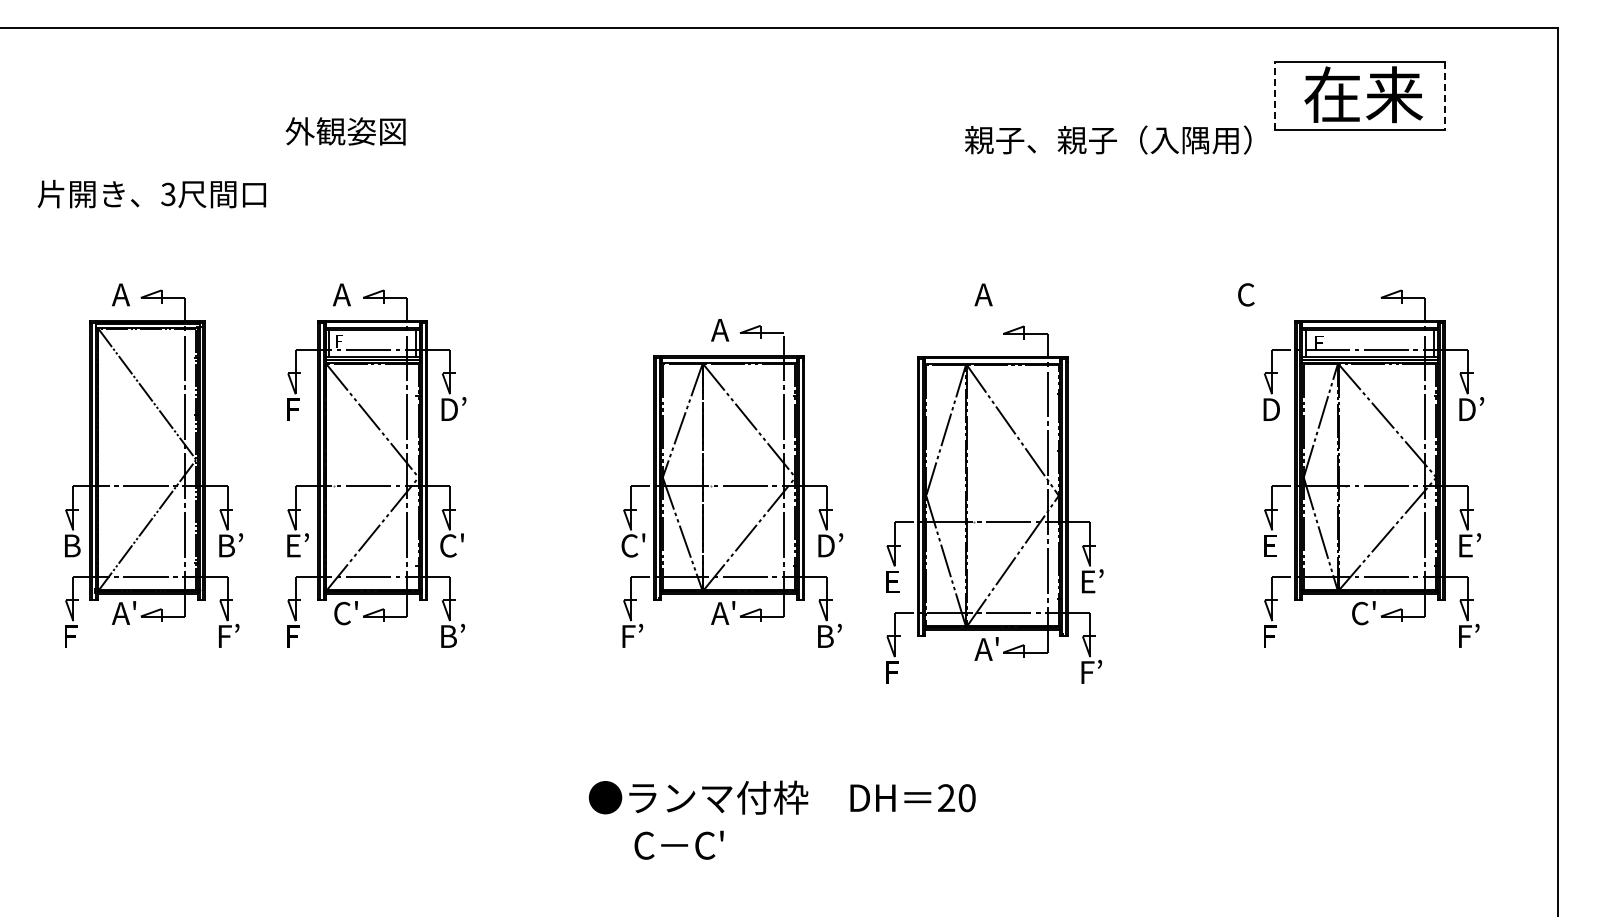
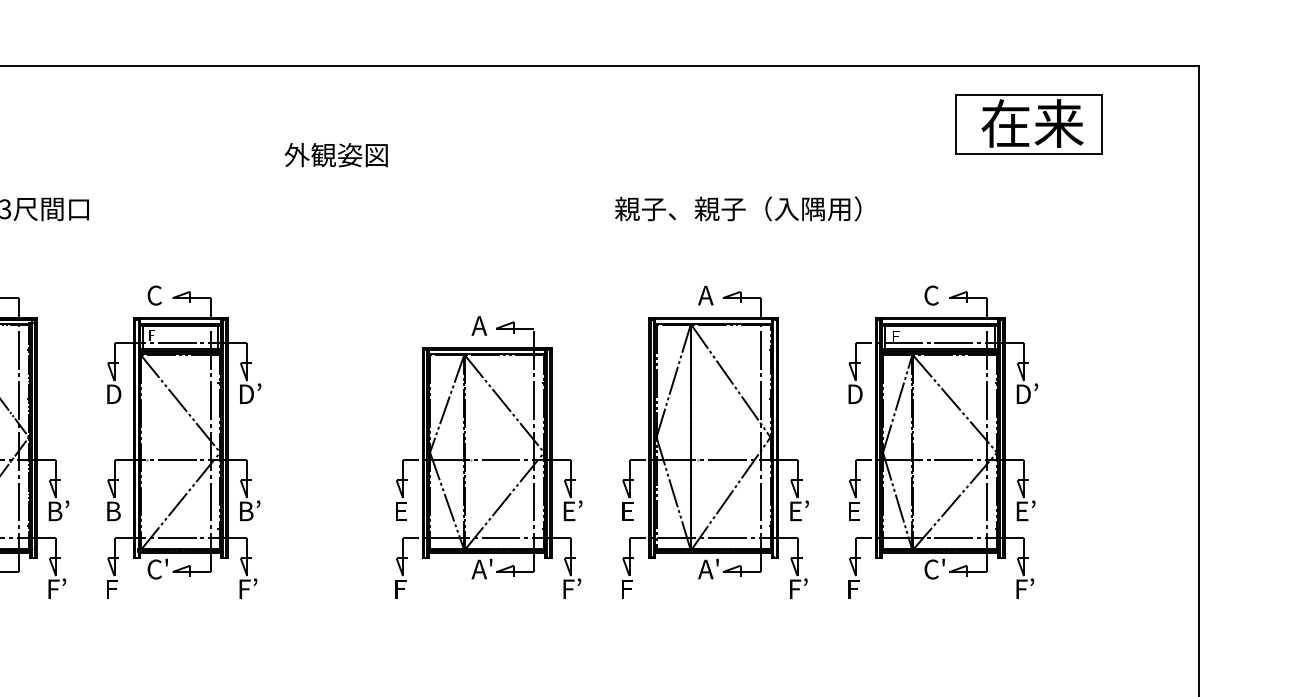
line: (1274, 95) -> (955, 124), dashed -> solid
line: (1444, 95) -> (1102, 124), dashed -> solid
text: (345, 131) -> (336, 155), moved
text: (1108, 139) -> (738, 208), moved
text: (341, 294) -> (153, 295), A -> C
text: (295, 409) -> (114, 394), F -> D
part: (1373, 468) -> (943, 444), moved
part: (994, 504) -> (715, 444), moved
text: (299, 545) -> (117, 511), E’ -> B
text: (452, 545) -> (249, 511), C' -> B’
text: (633, 545) -> (404, 511), C' -> E
text: (832, 545) -> (575, 511), D’ -> E’
text: (454, 635) -> (251, 588), B’ -> F’
text: (632, 635) -> (404, 588), F’ -> F
text: (830, 635) -> (574, 588), B’ -> F’

